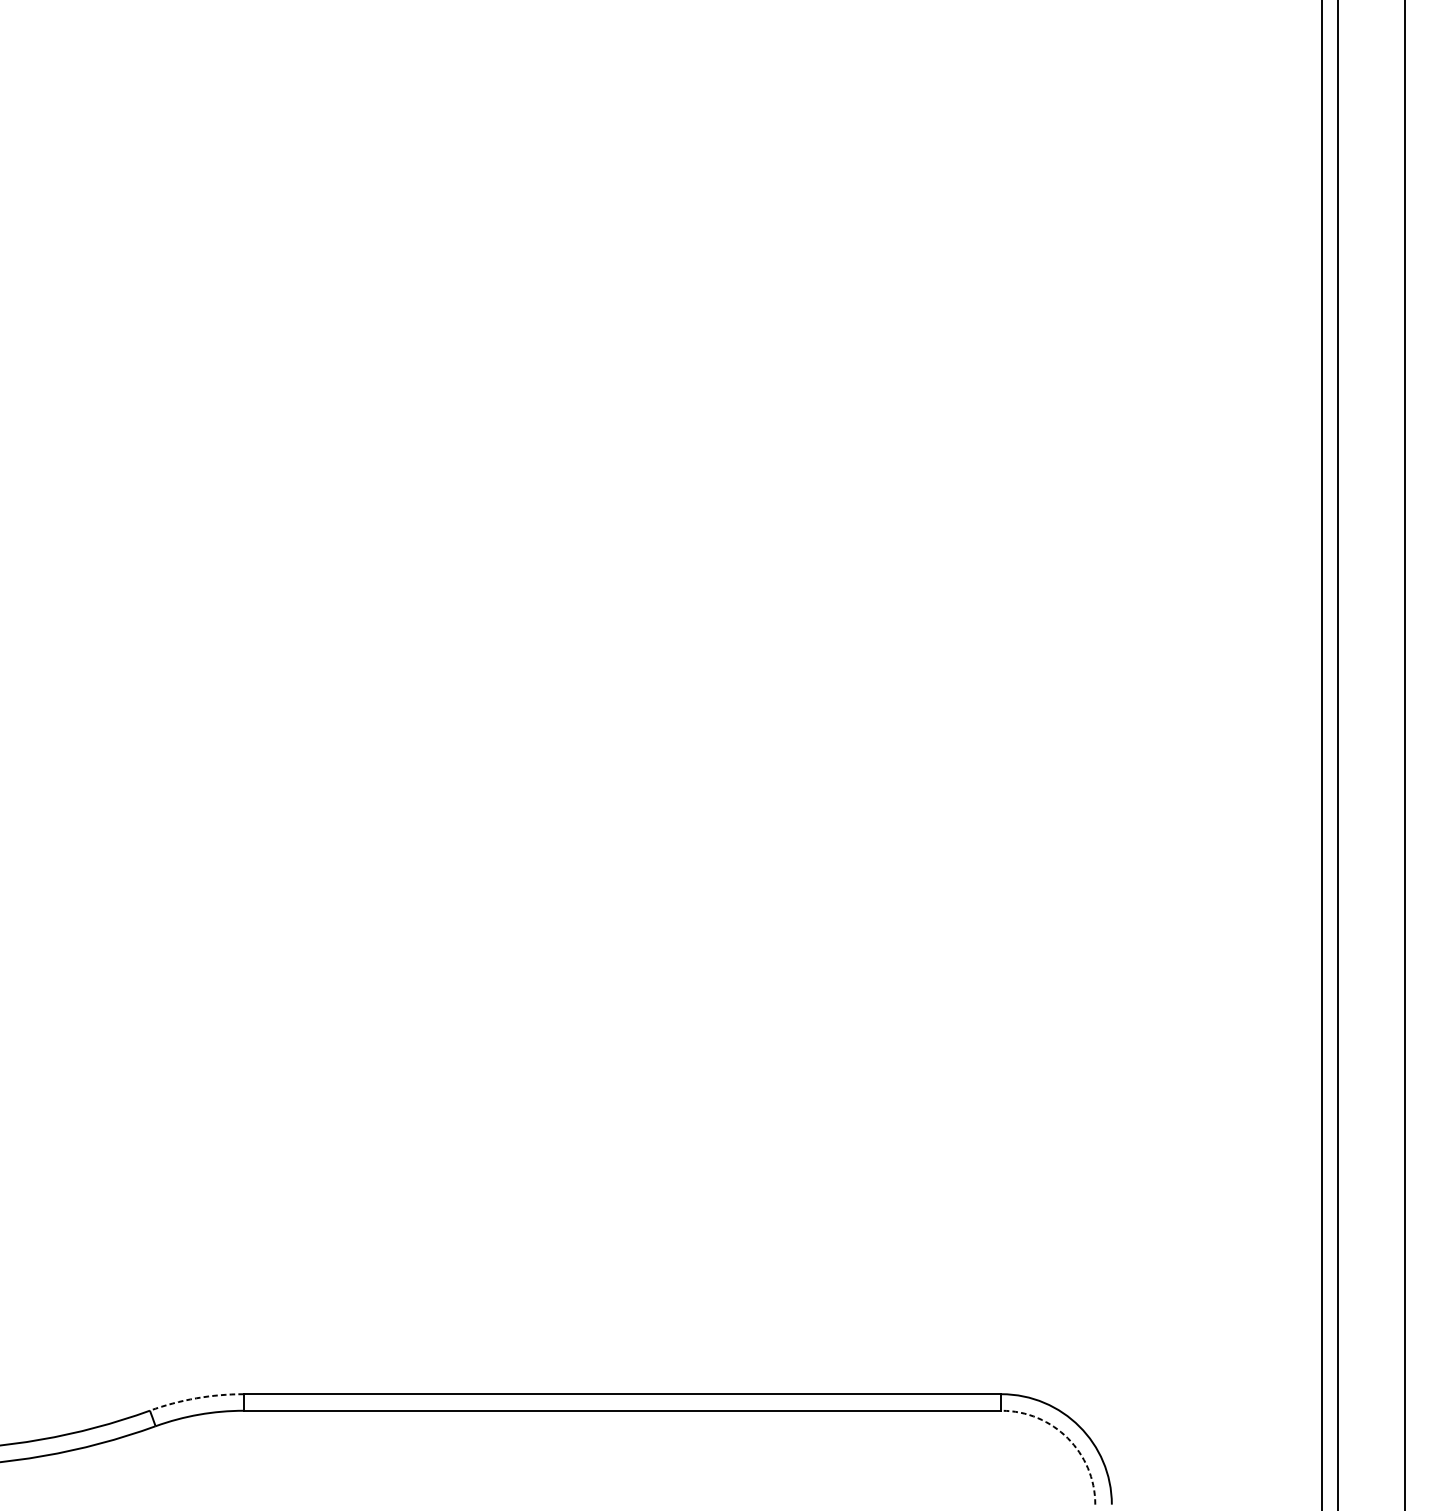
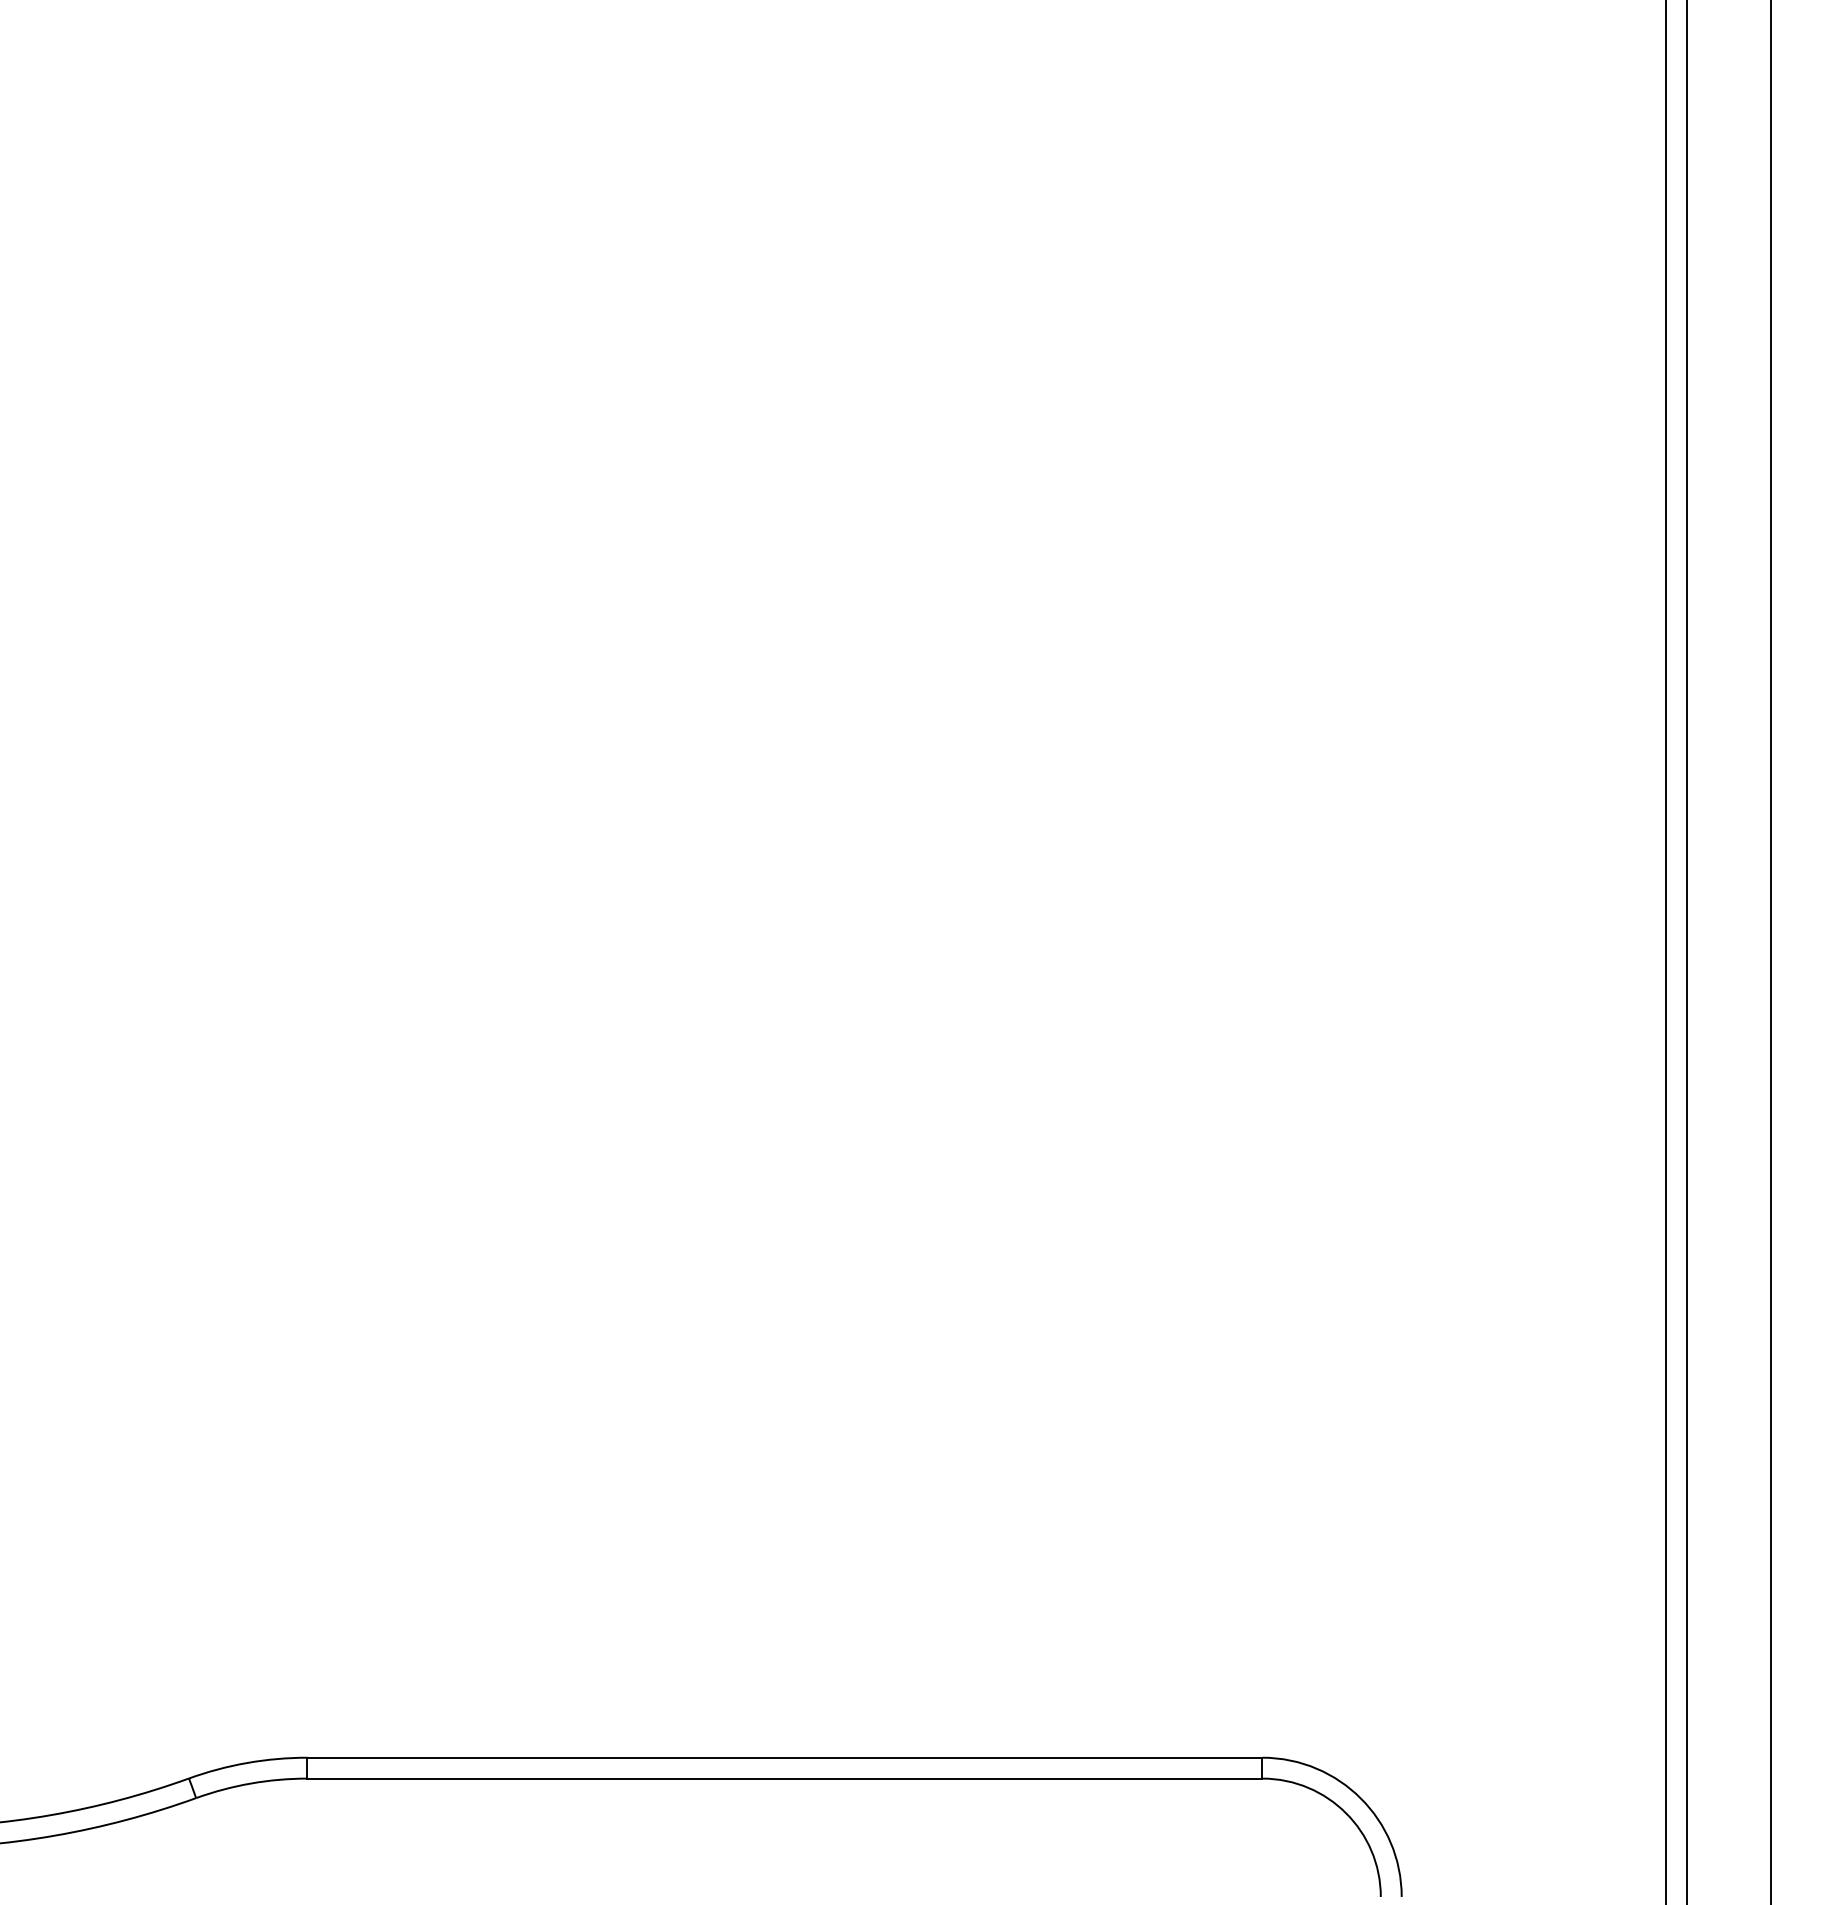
arc: (196, 1397) -> (247, 1762), dashed -> solid
arc: (1068, 1438) -> (1346, 1813), dashed -> solid

